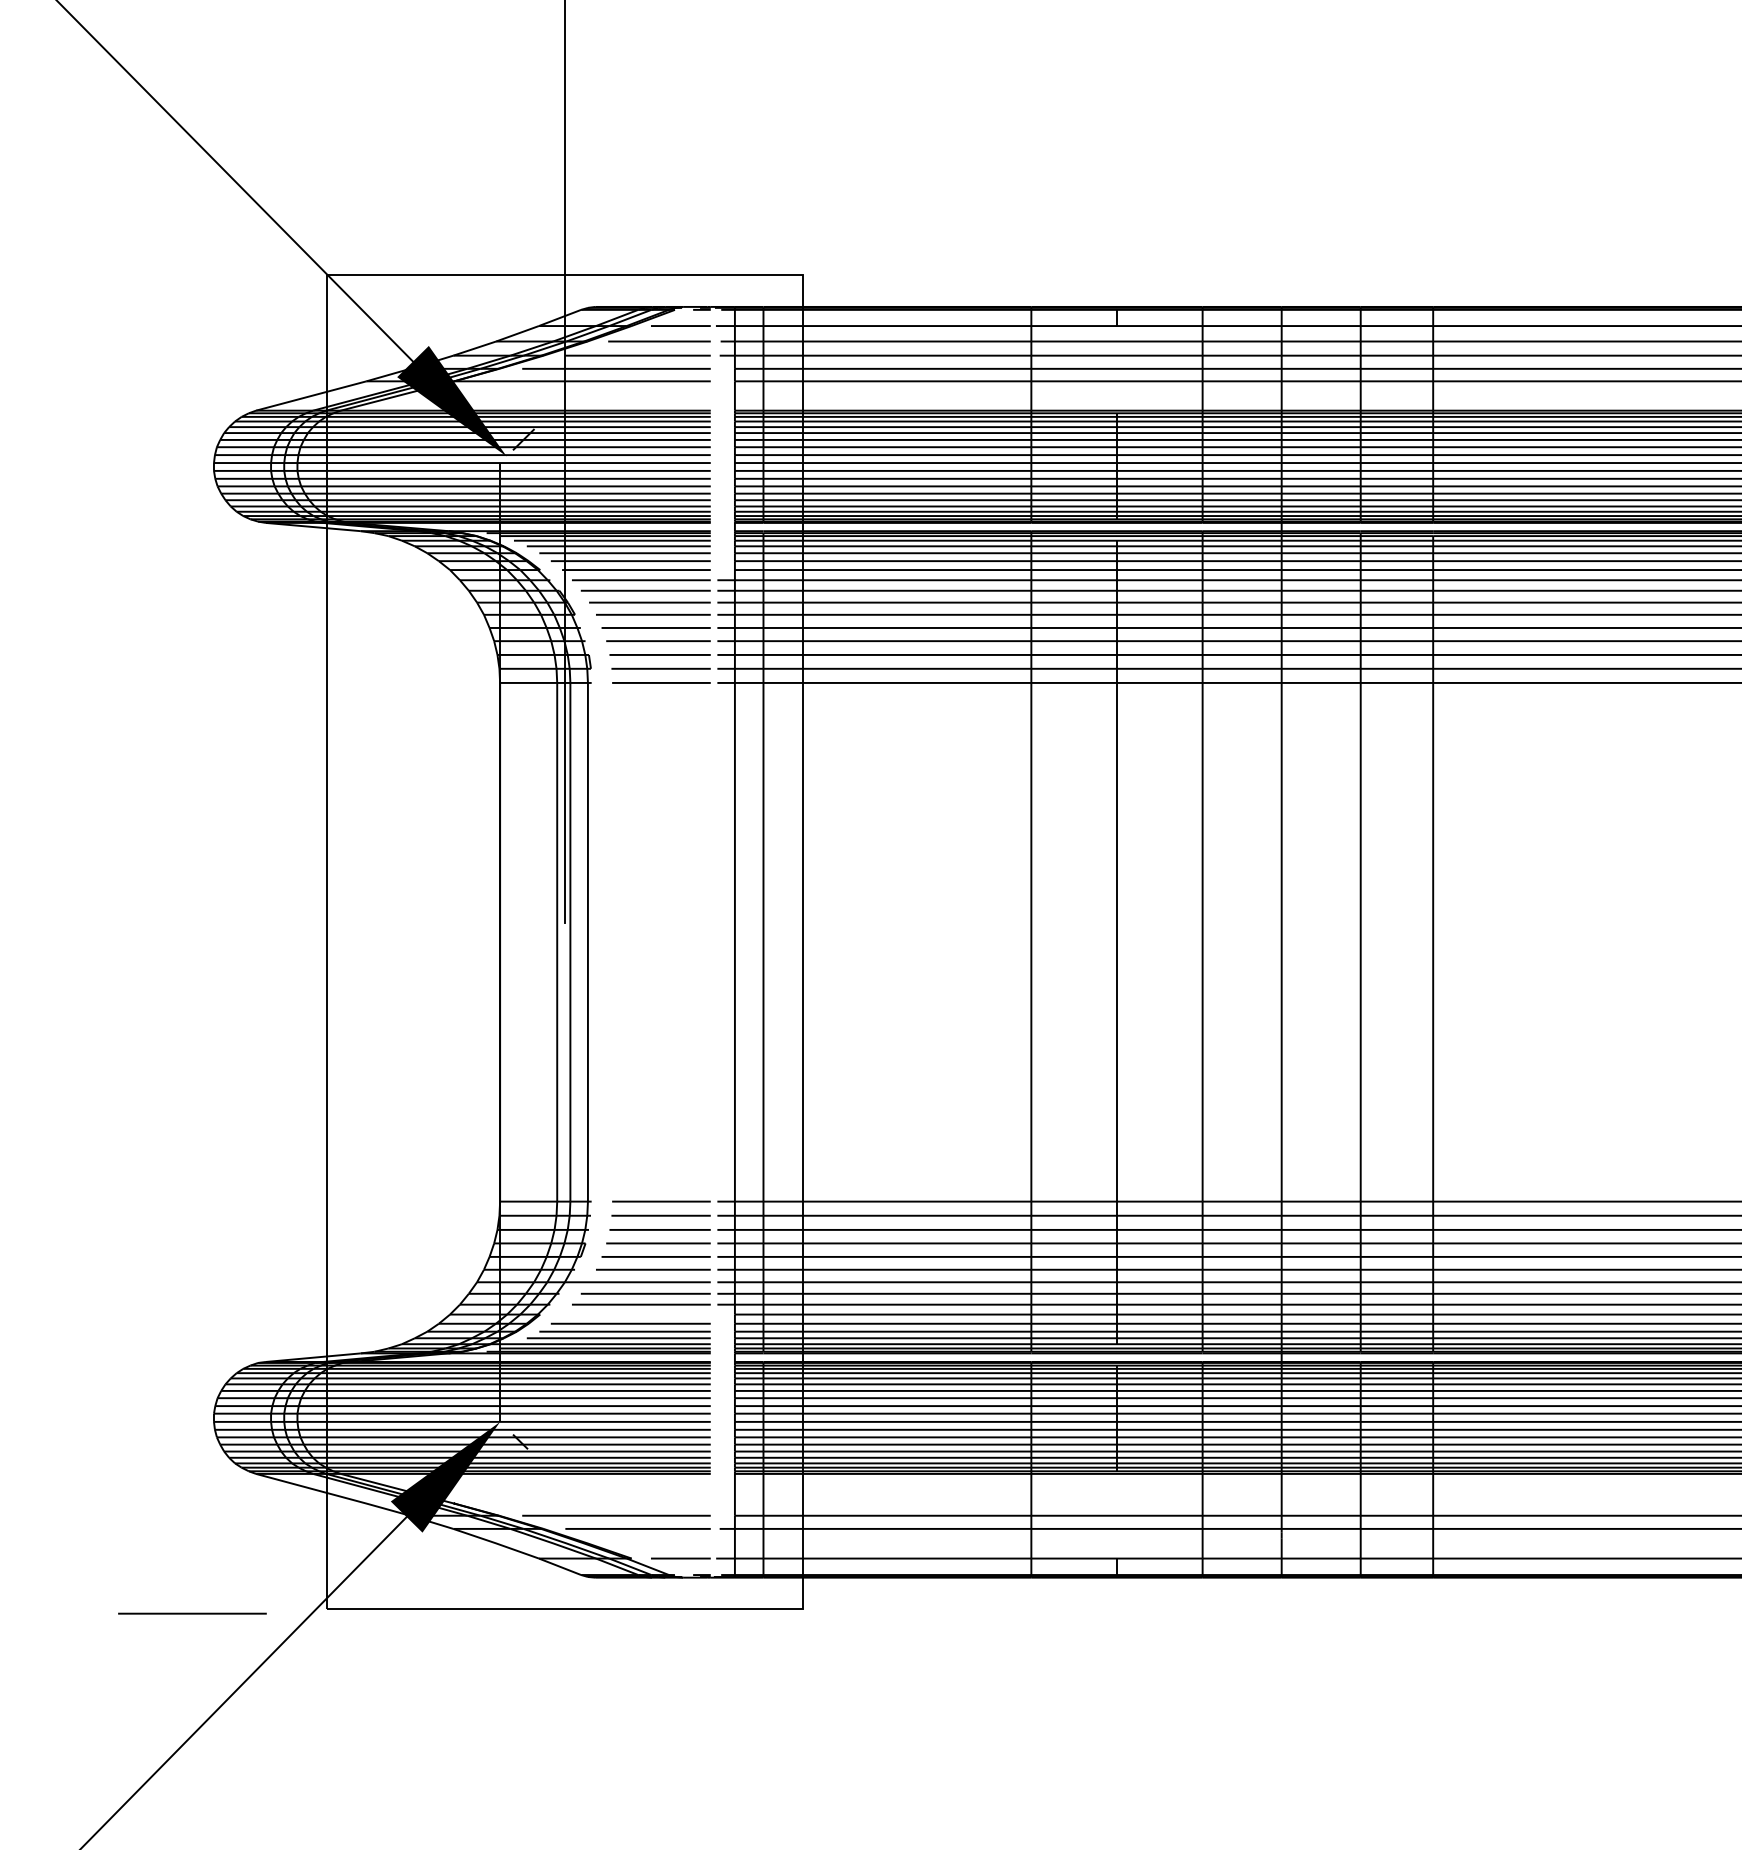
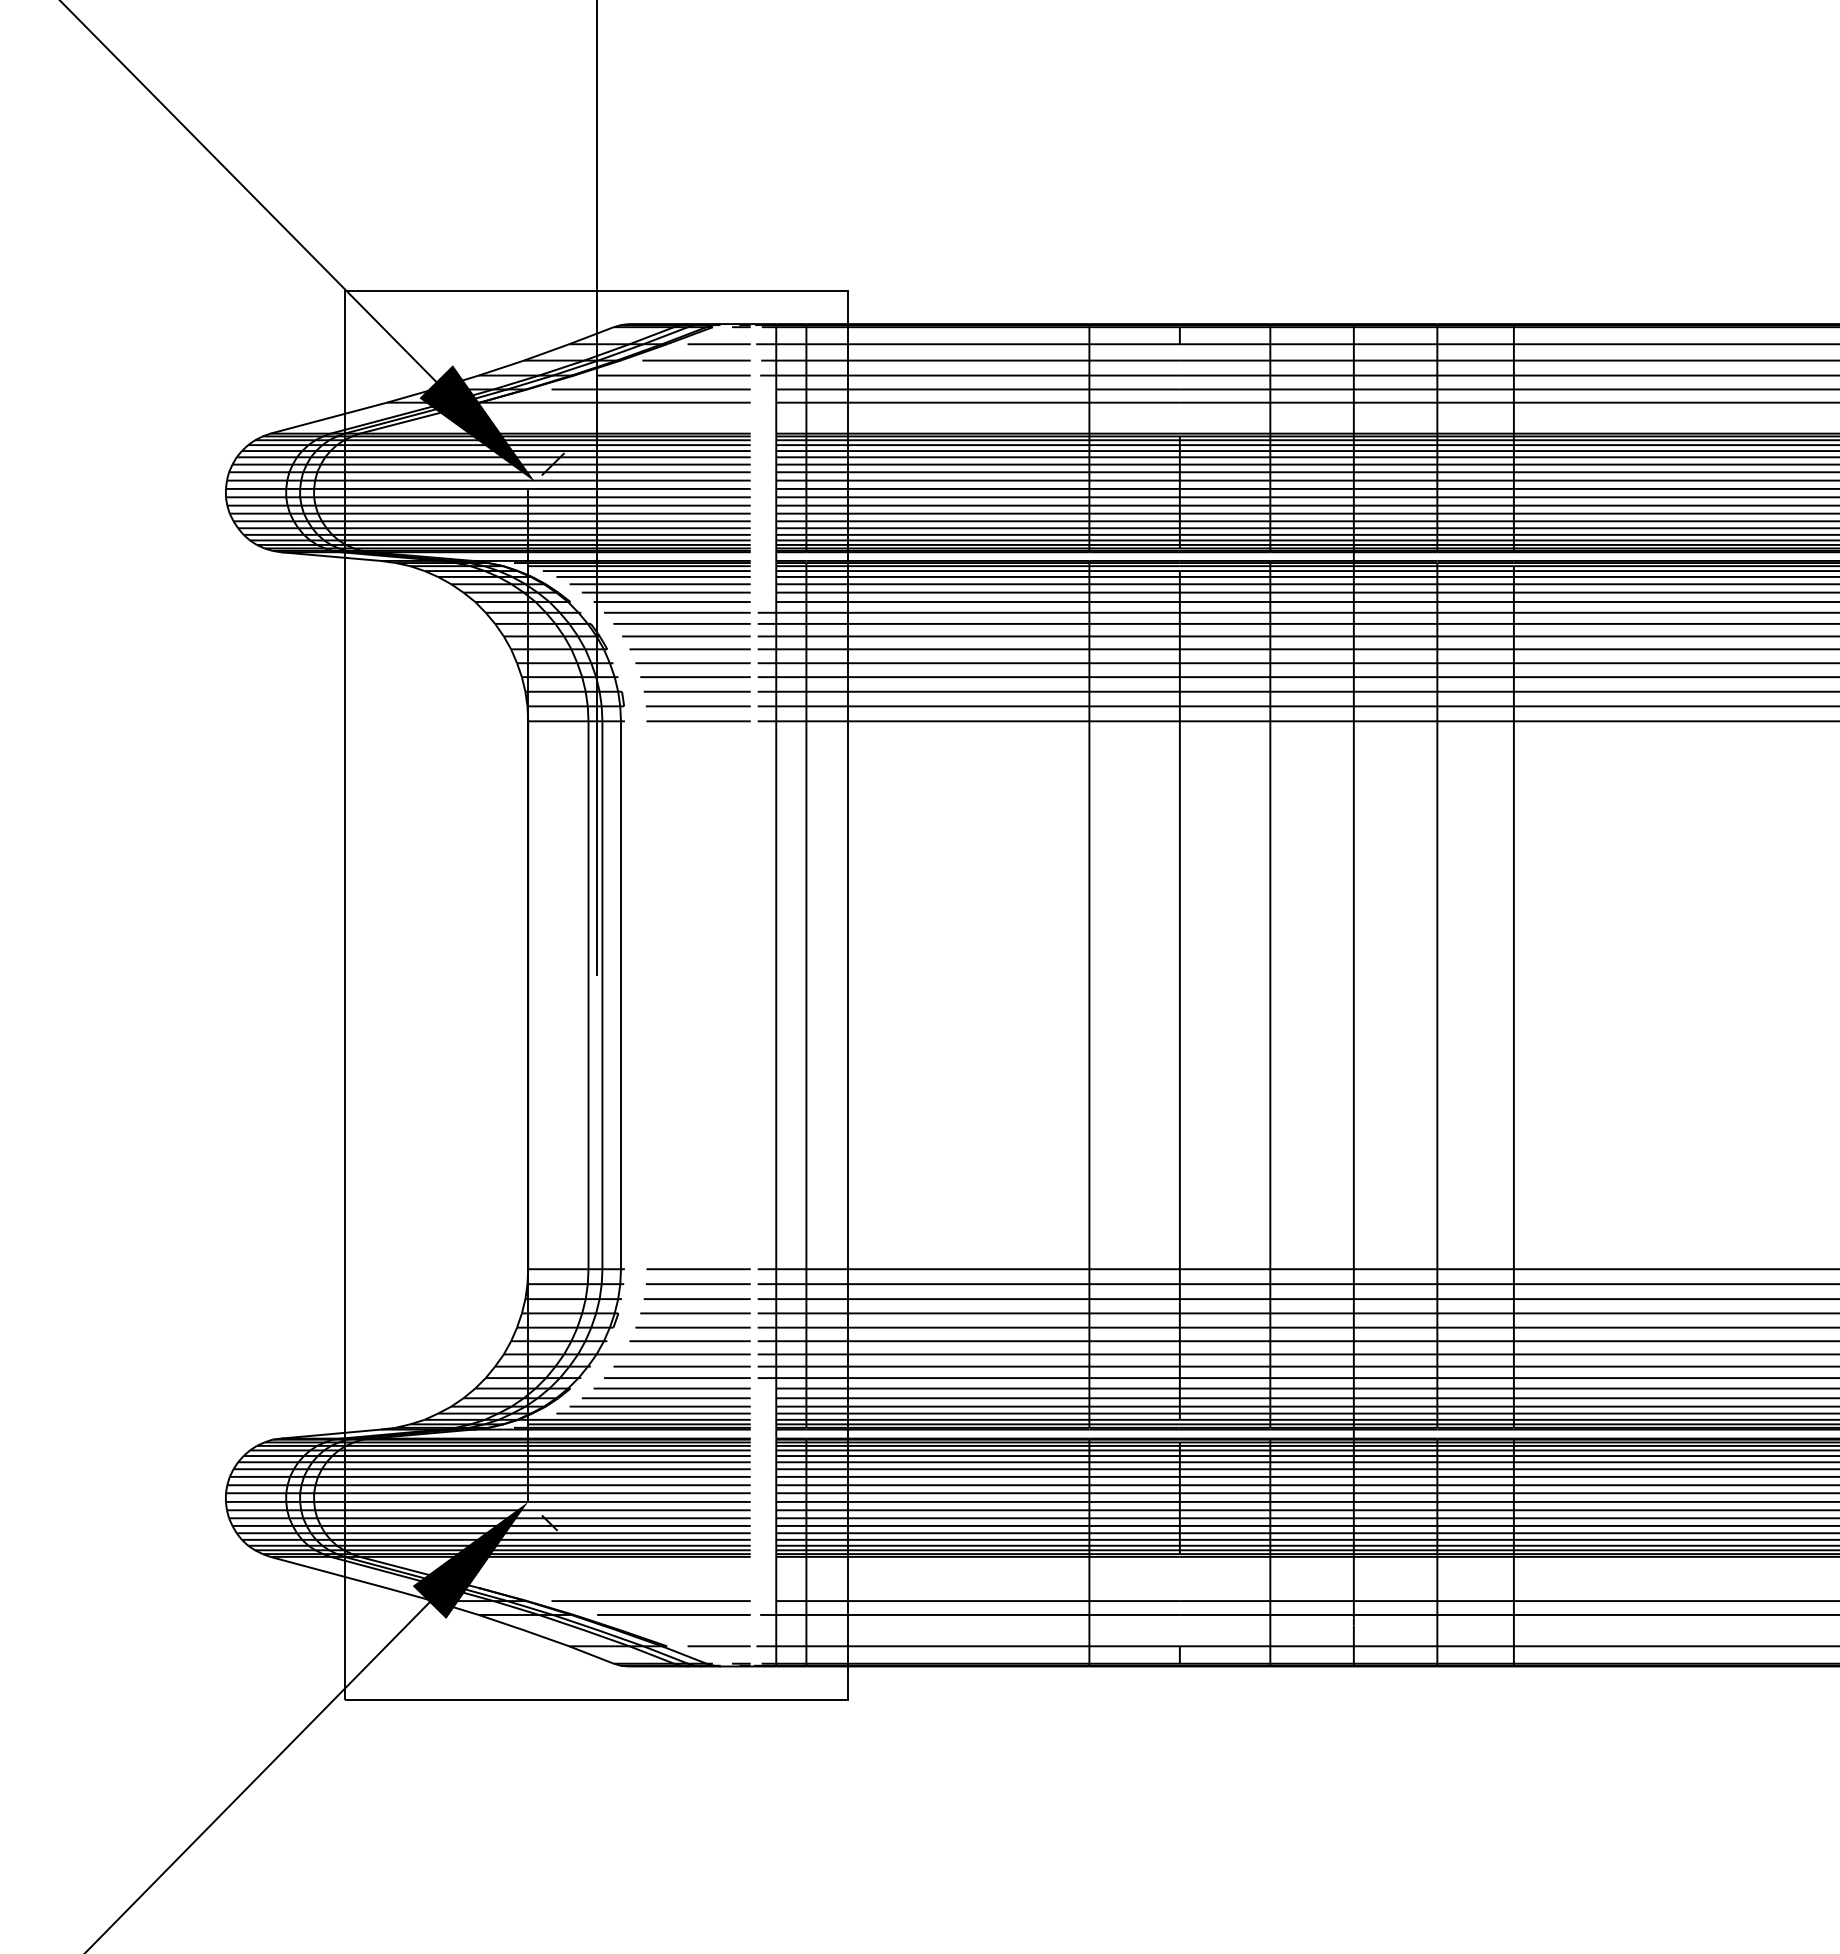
line: (191, 1613) -> (671, 1388), moved

